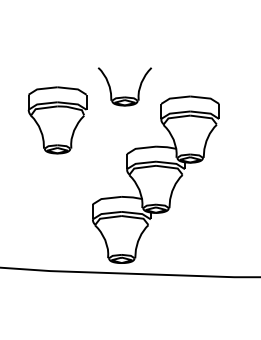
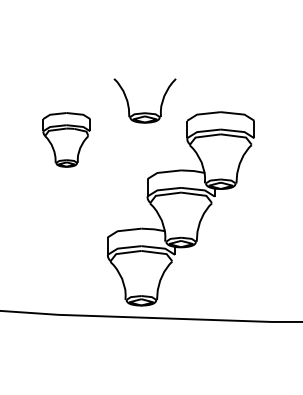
part: (57, 120) -> (66, 139), size x0.7

